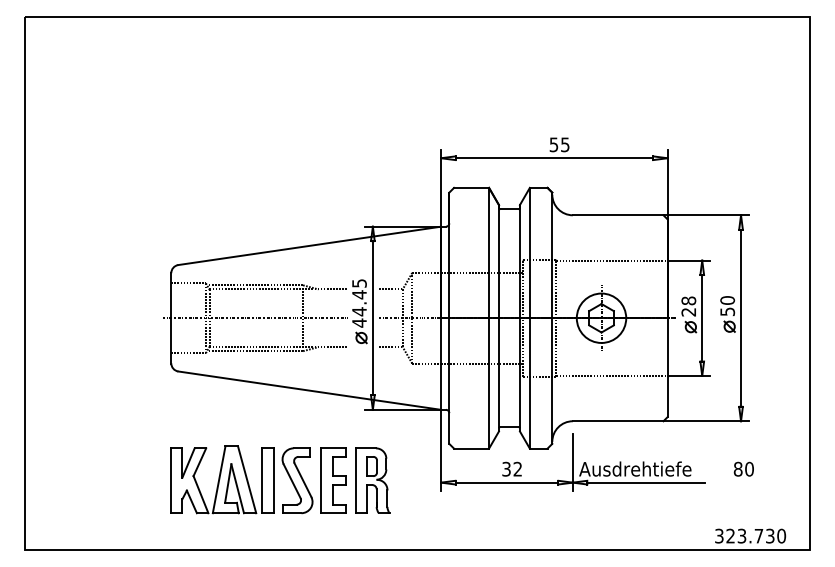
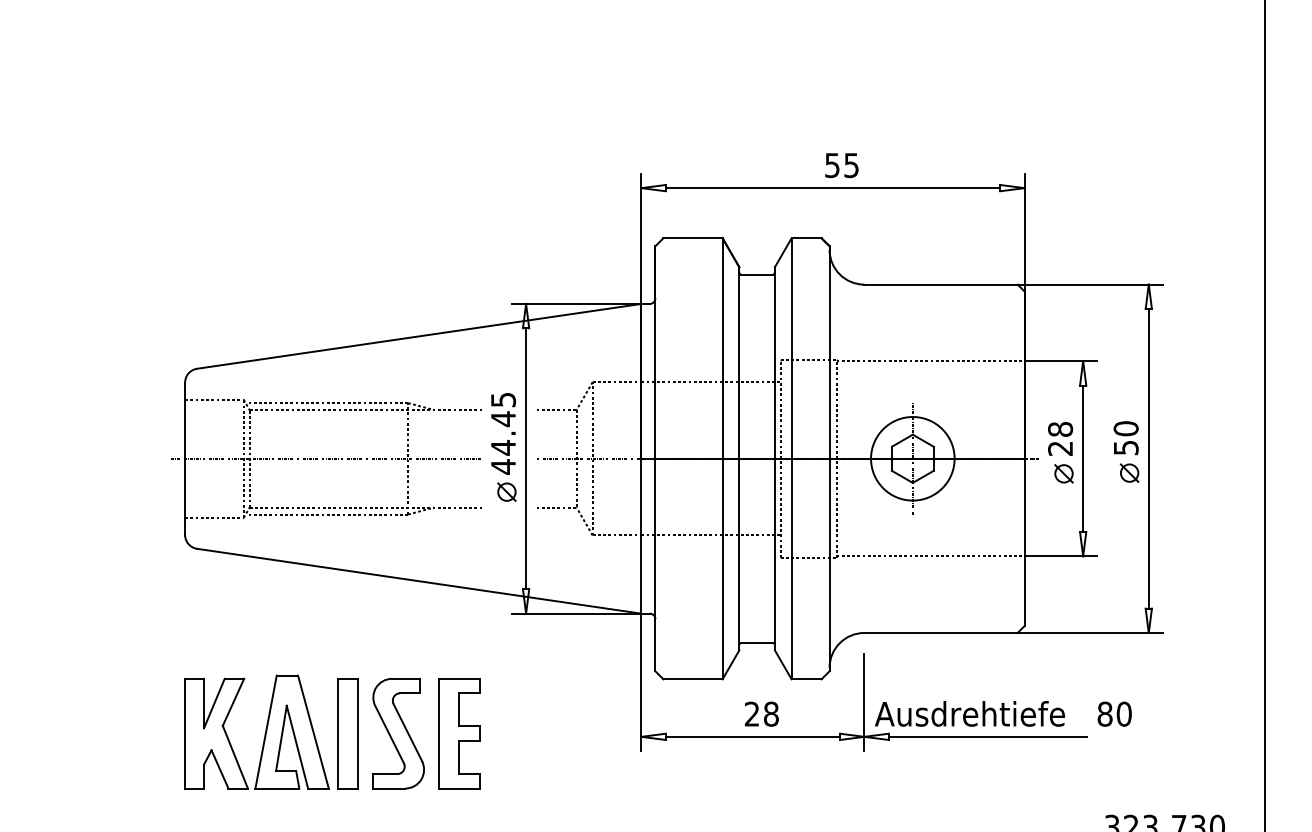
text: (743, 468) -> (1114, 712), moved
text: (512, 469) -> (762, 714), 32 -> 28
part: (372, 480) -> (525, 733), removed

